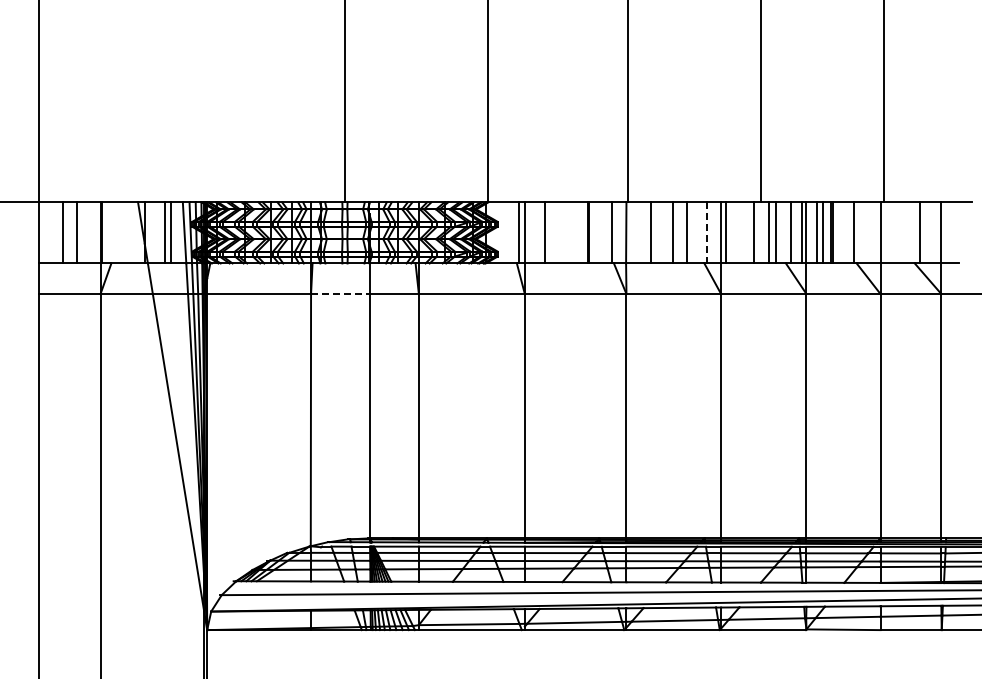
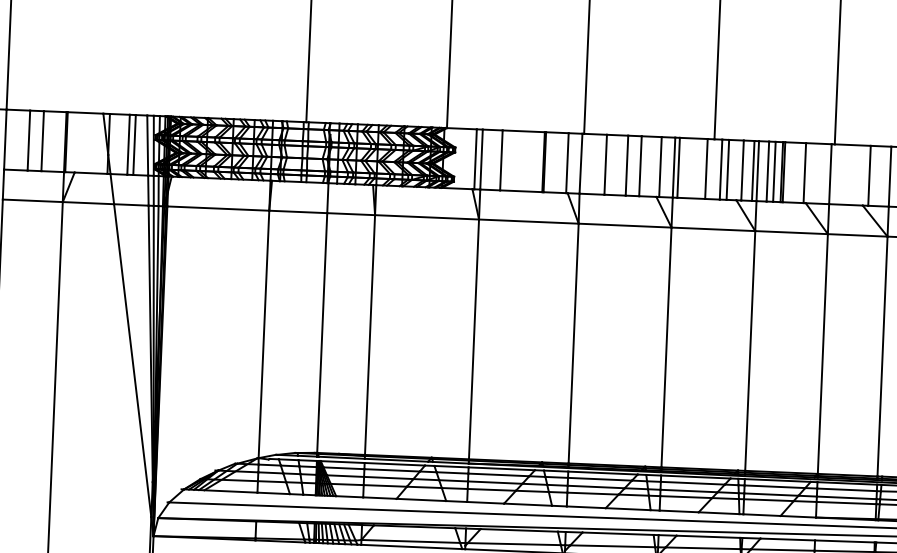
line: (707, 232) -> (660, 166), dashed -> solid
line: (340, 294) -> (298, 212), dashed -> solid

